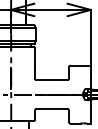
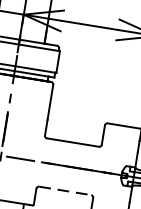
line: (52, 109) -> (65, 191), solid -> dashed

